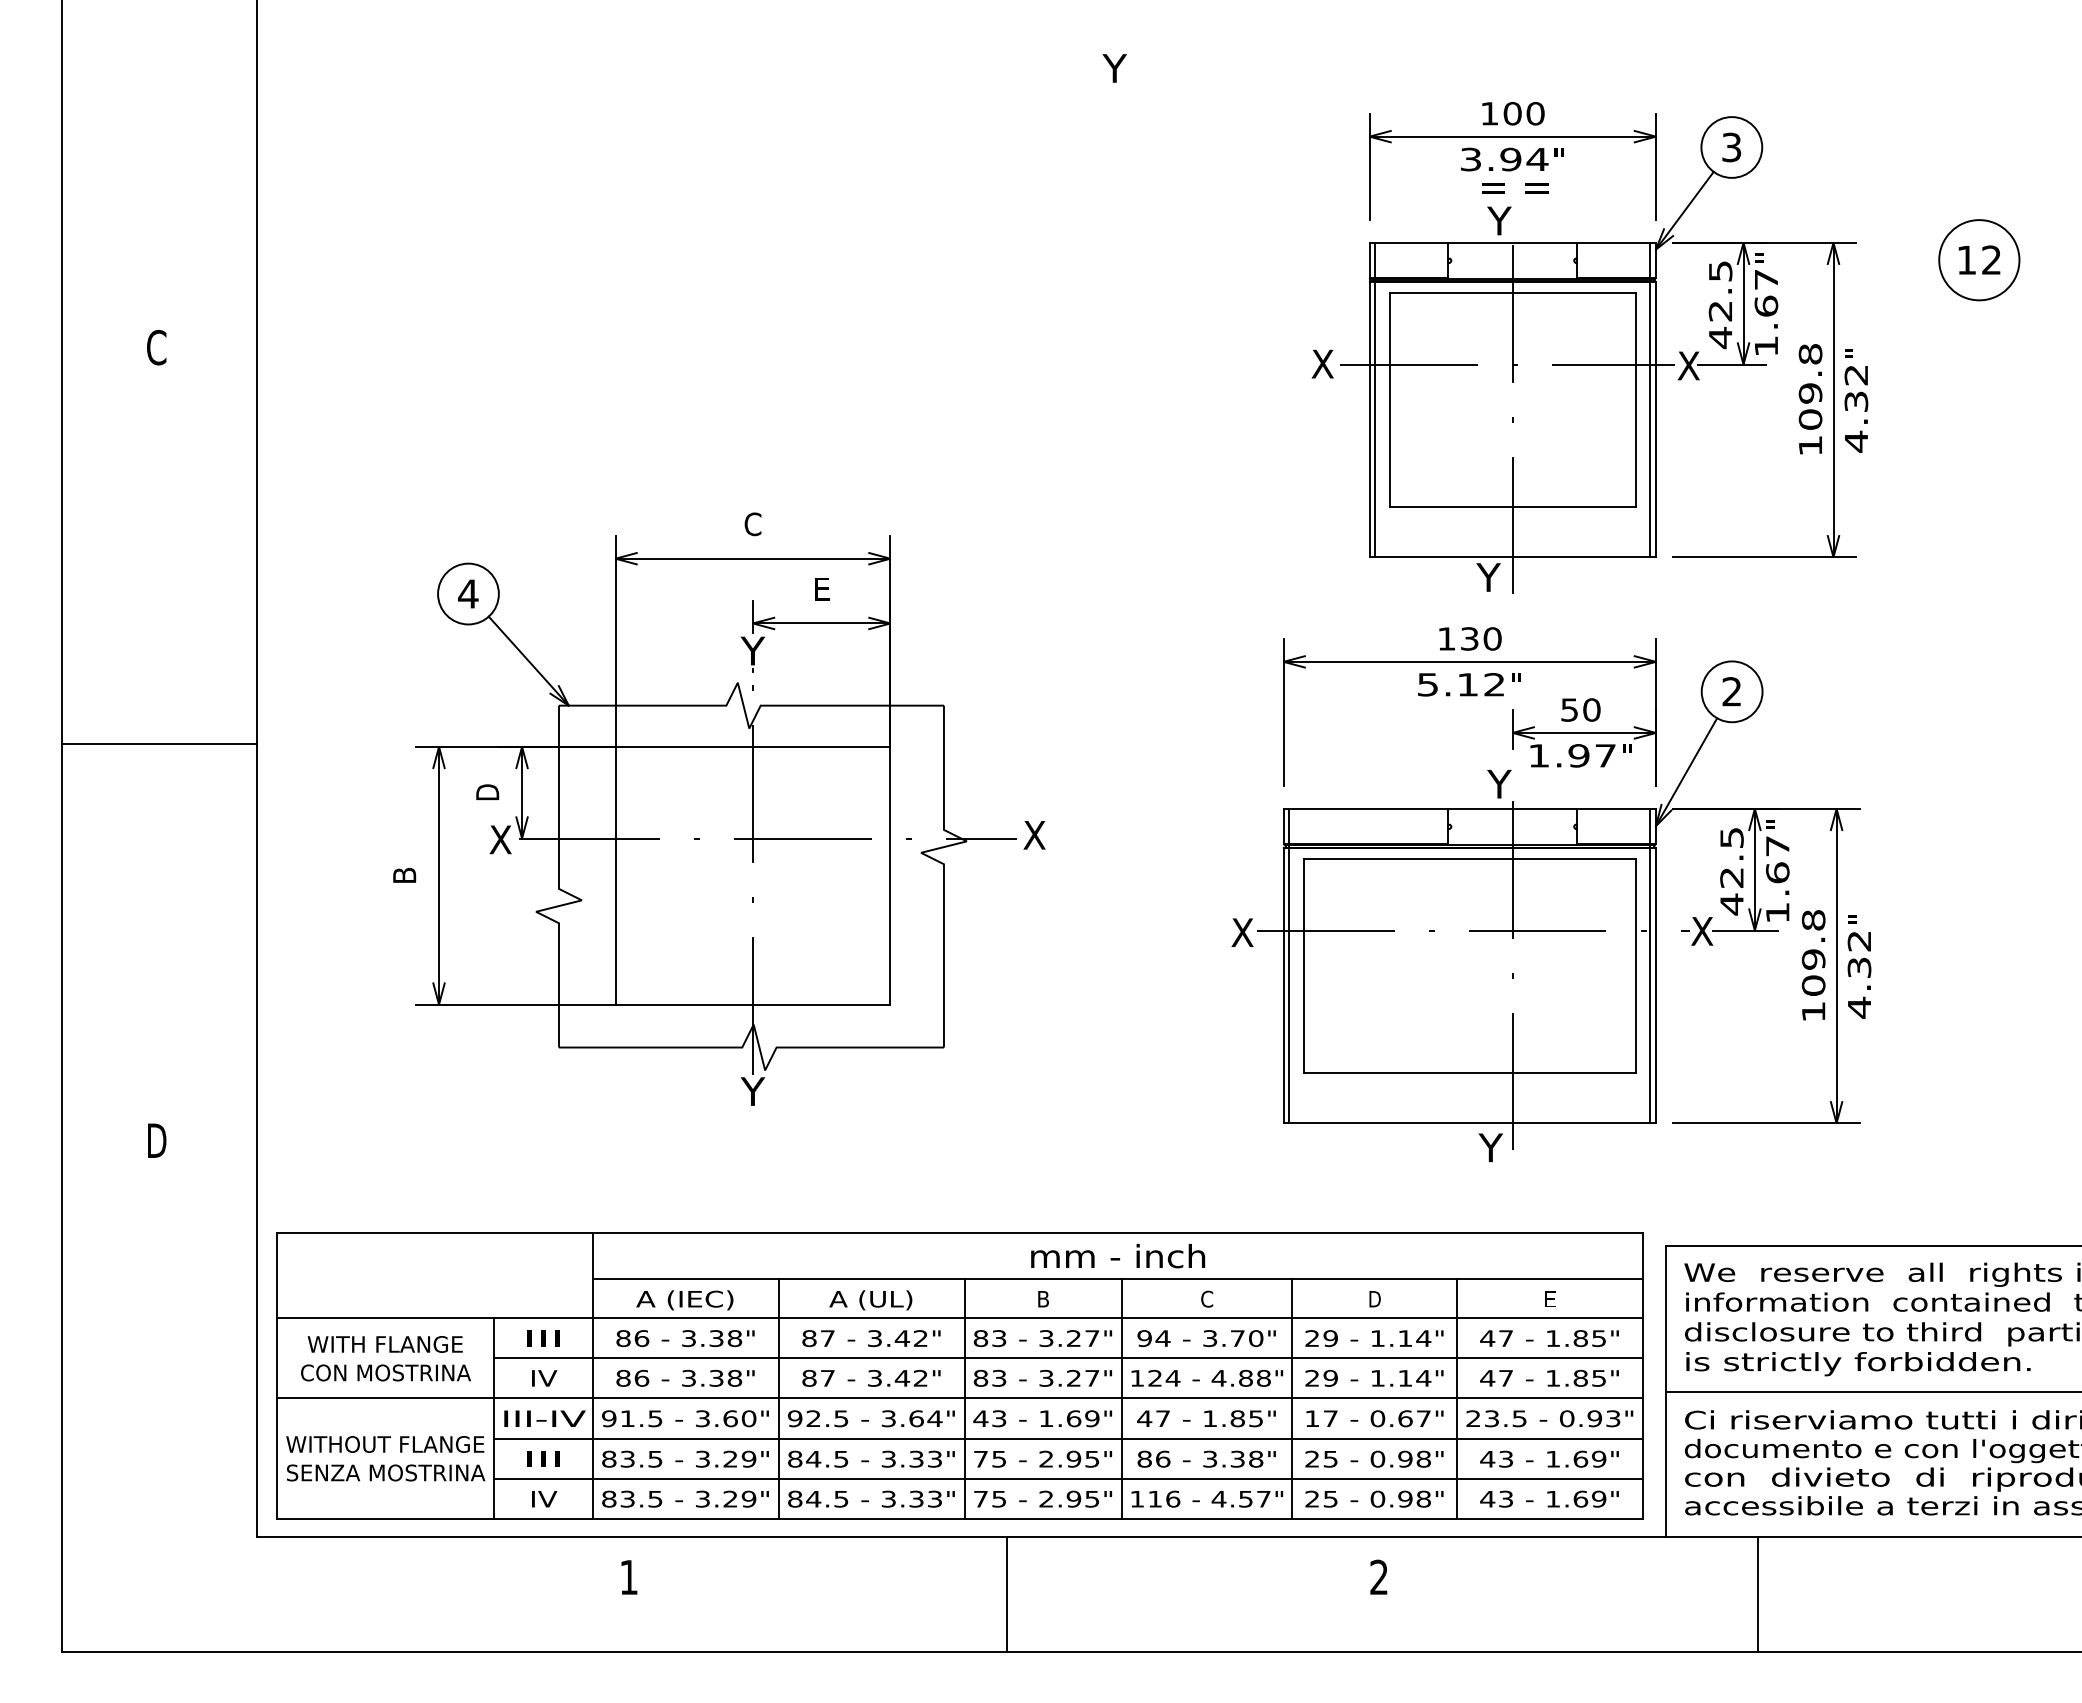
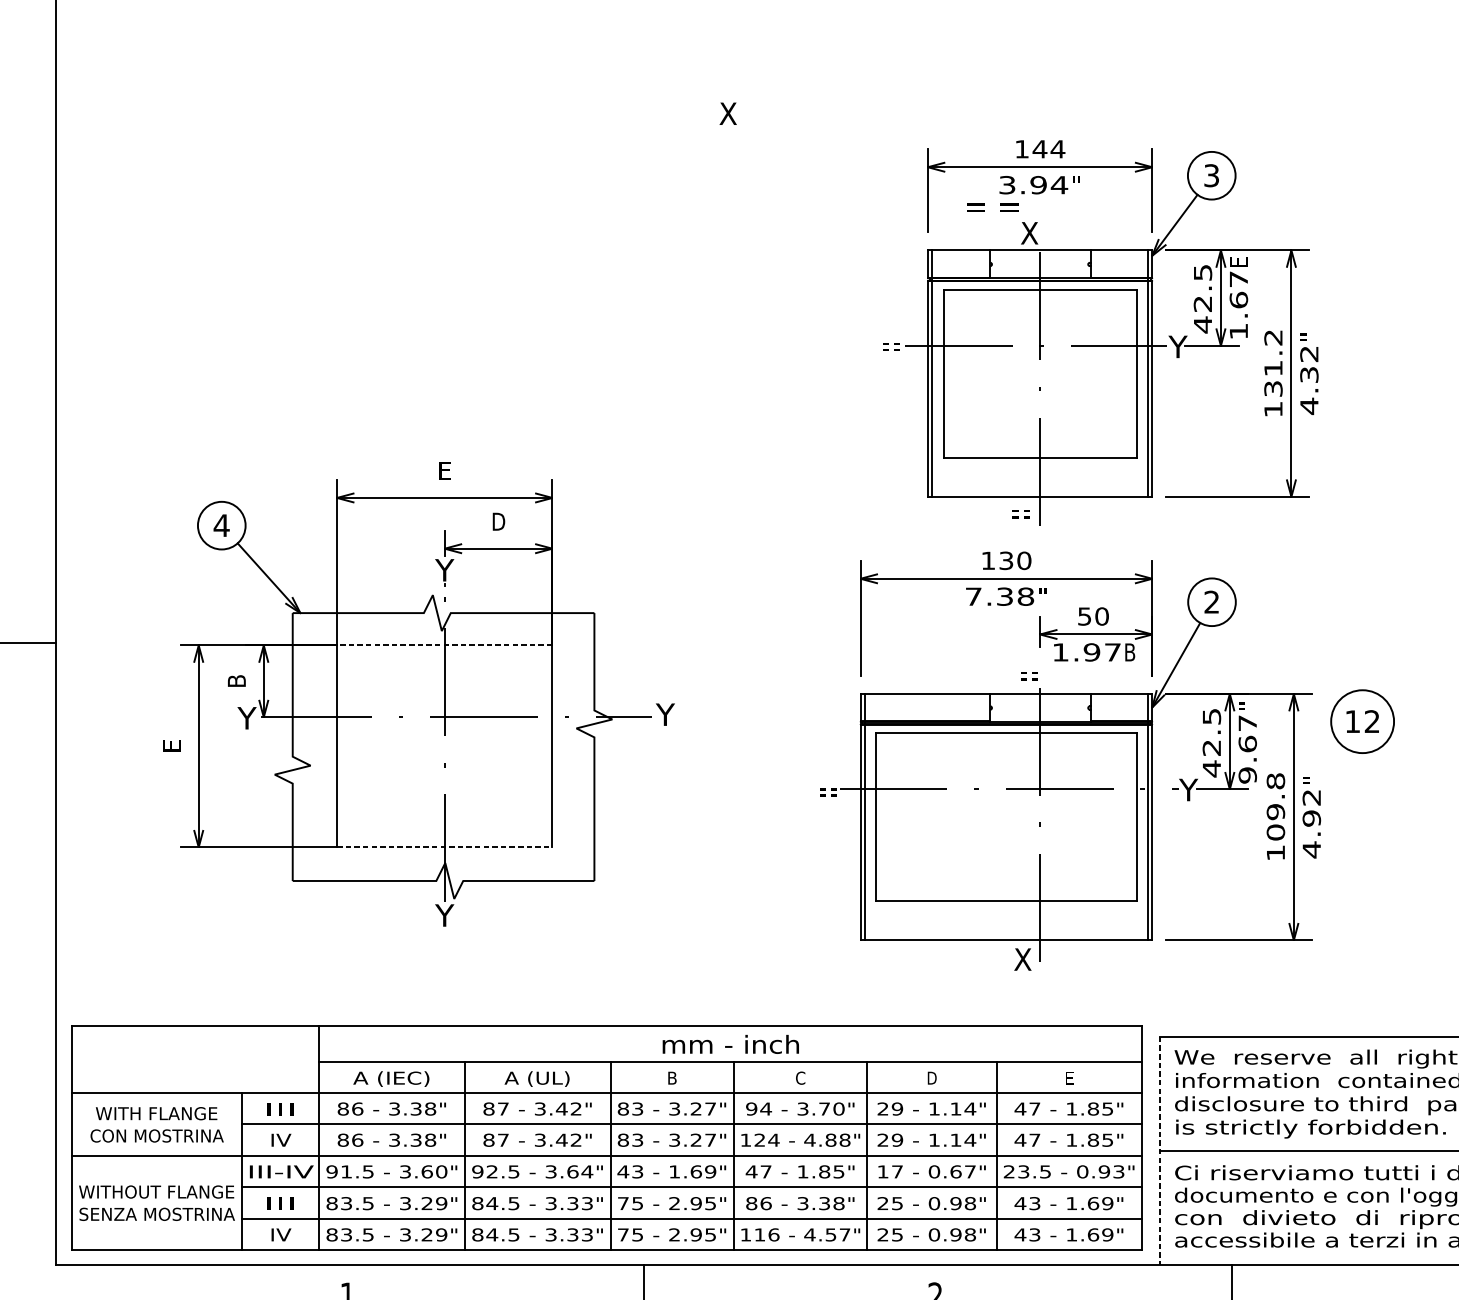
text: (1114, 68) -> (728, 113), Y -> X
text: (1524, 113) -> (1049, 149), 100 -> 144
text: (1515, 188) -> (992, 207), moved
text: (1499, 220) -> (1029, 232), Y -> X
text: (1766, 257) -> (1238, 261), " -> E
part: (1979, 260) -> (1362, 721), moved
text: (1322, 363) -> (891, 344), X -> = =
text: (1688, 365) -> (1177, 346), X -> Y
text: (1810, 386) -> (1273, 363), 109.8 -> 131.2
text: (752, 524) -> (444, 471), C -> E
text: (1488, 577) -> (1021, 512), Y -> = =
text: (822, 588) -> (499, 521), E -> D
text: (1461, 684) -> (999, 596), 5.12 -> 7.38
line: (752, 746) -> (444, 645), solid -> dashed
text: (1627, 755) -> (1130, 652), " -> B
text: (1499, 783) -> (1029, 674), Y -> = =
text: (487, 792) -> (236, 681), D -> B
text: (1034, 835) -> (665, 714), X -> Y
text: (500, 839) -> (246, 717), X -> Y
text: (404, 874) -> (171, 745), B -> E
text: (1777, 912) -> (1247, 775), 1.67 -> 9.67
text: (1702, 931) -> (1188, 790), X -> Y
text: (1242, 932) -> (828, 790), X -> = =
text: (1859, 967) -> (1311, 818), 4.32 -> 4.92
line: (753, 1004) -> (445, 847), solid -> dashed
text: (1490, 1147) -> (1022, 959), Y -> X
line: (1665, 1392) -> (1159, 1151), solid -> dashed

